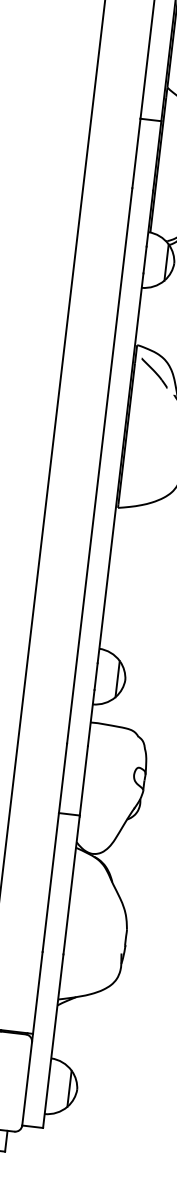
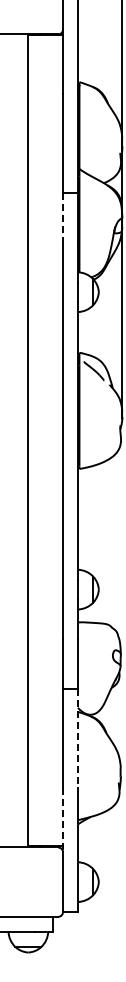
line: (137, 153) -> (63, 217), solid -> dashed
line: (70, 885) -> (77, 738), solid -> dashed
line: (37, 997) -> (63, 820), solid -> dashed

